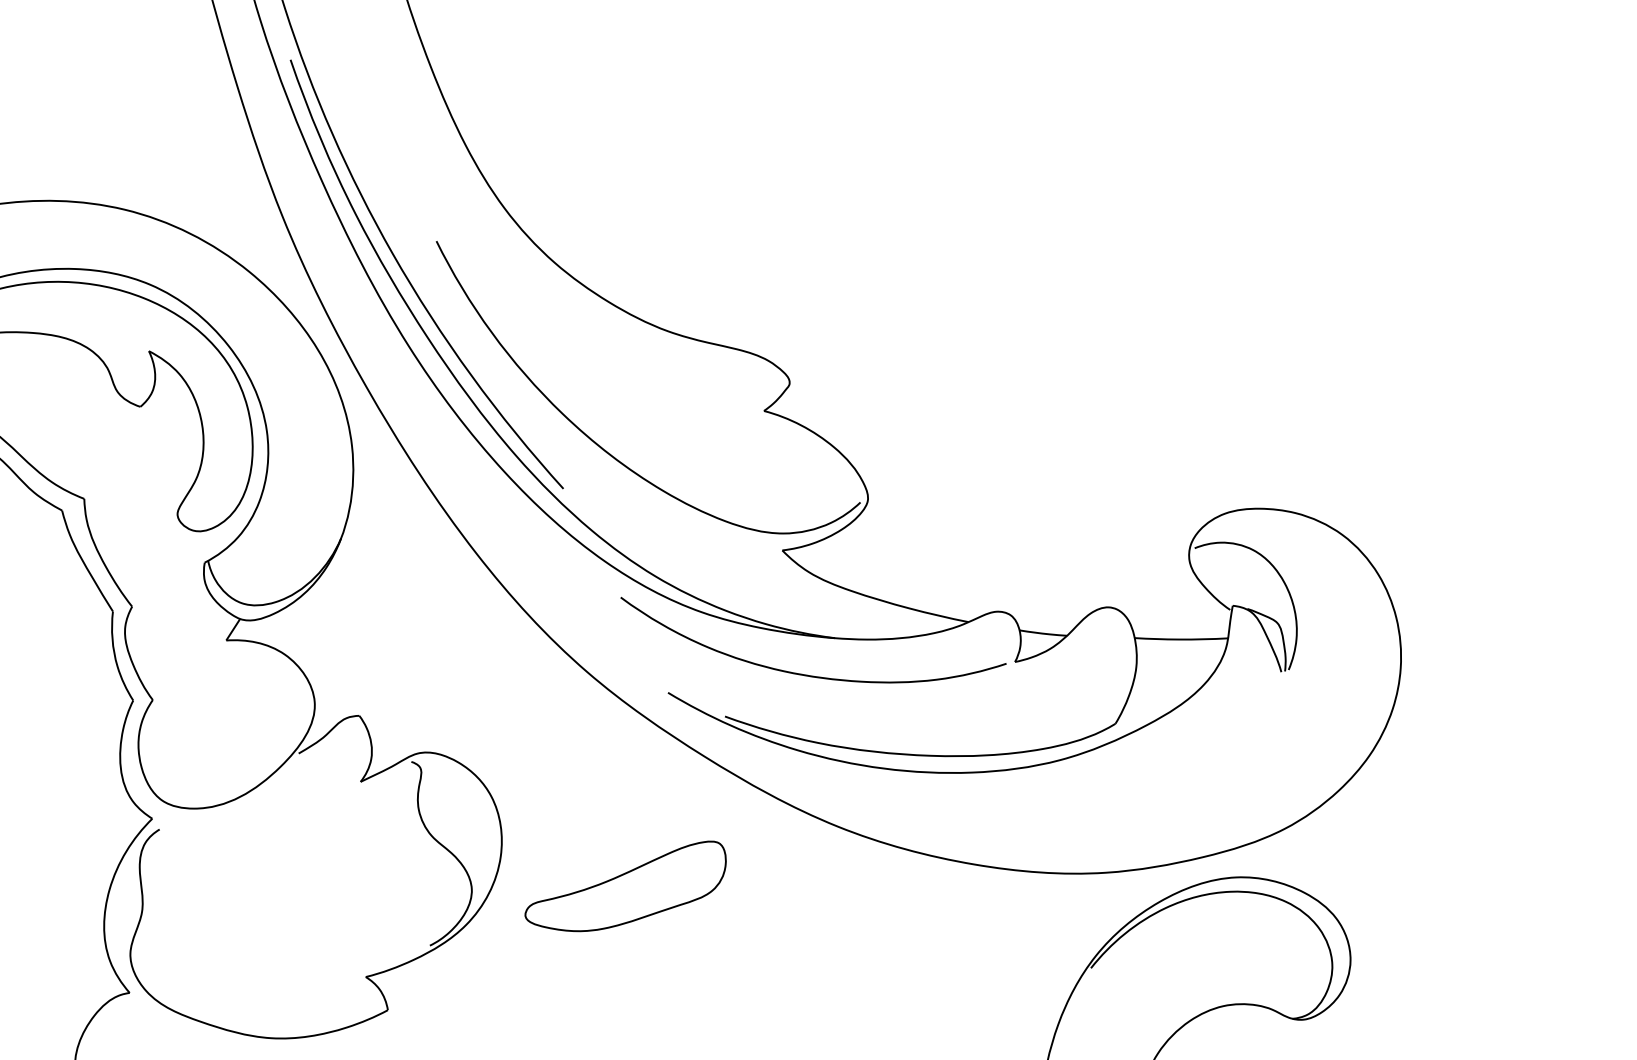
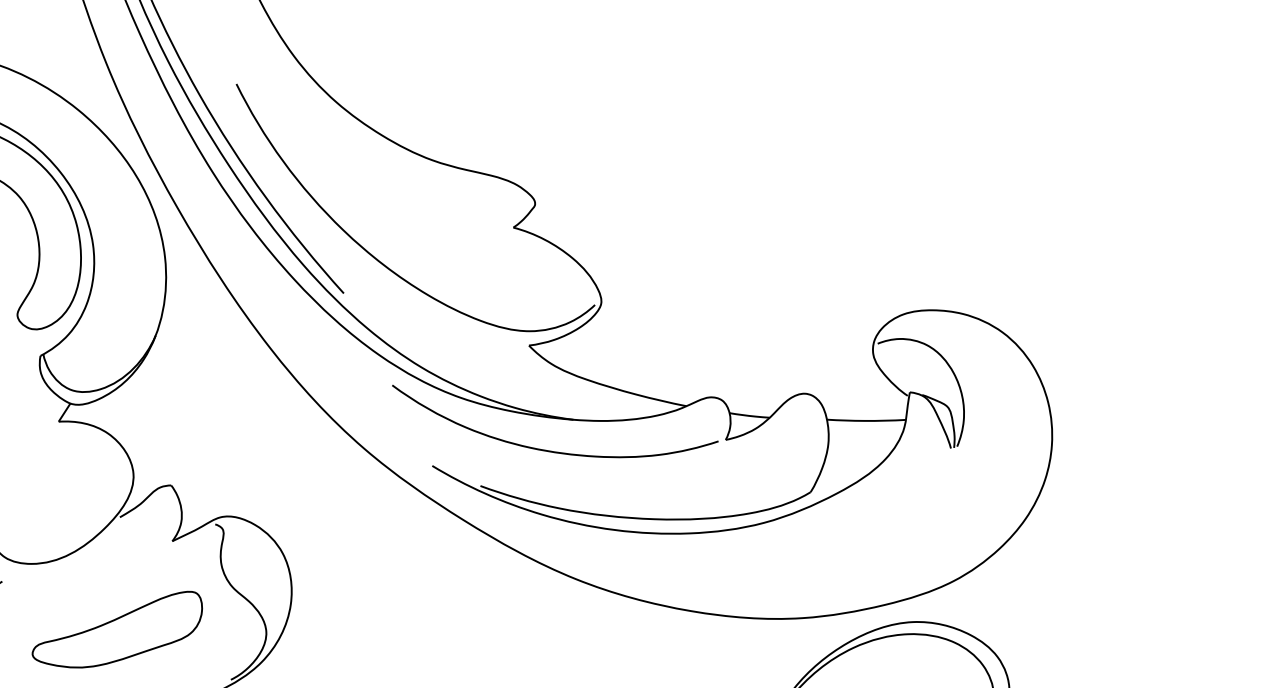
part: (625, 886) -> (117, 629), moved

